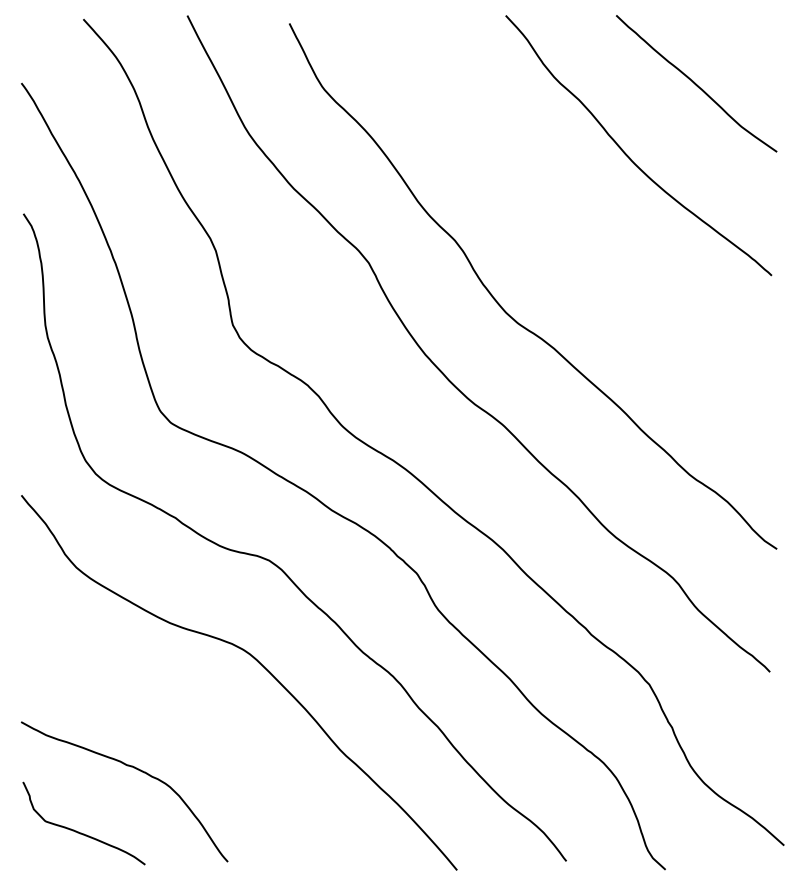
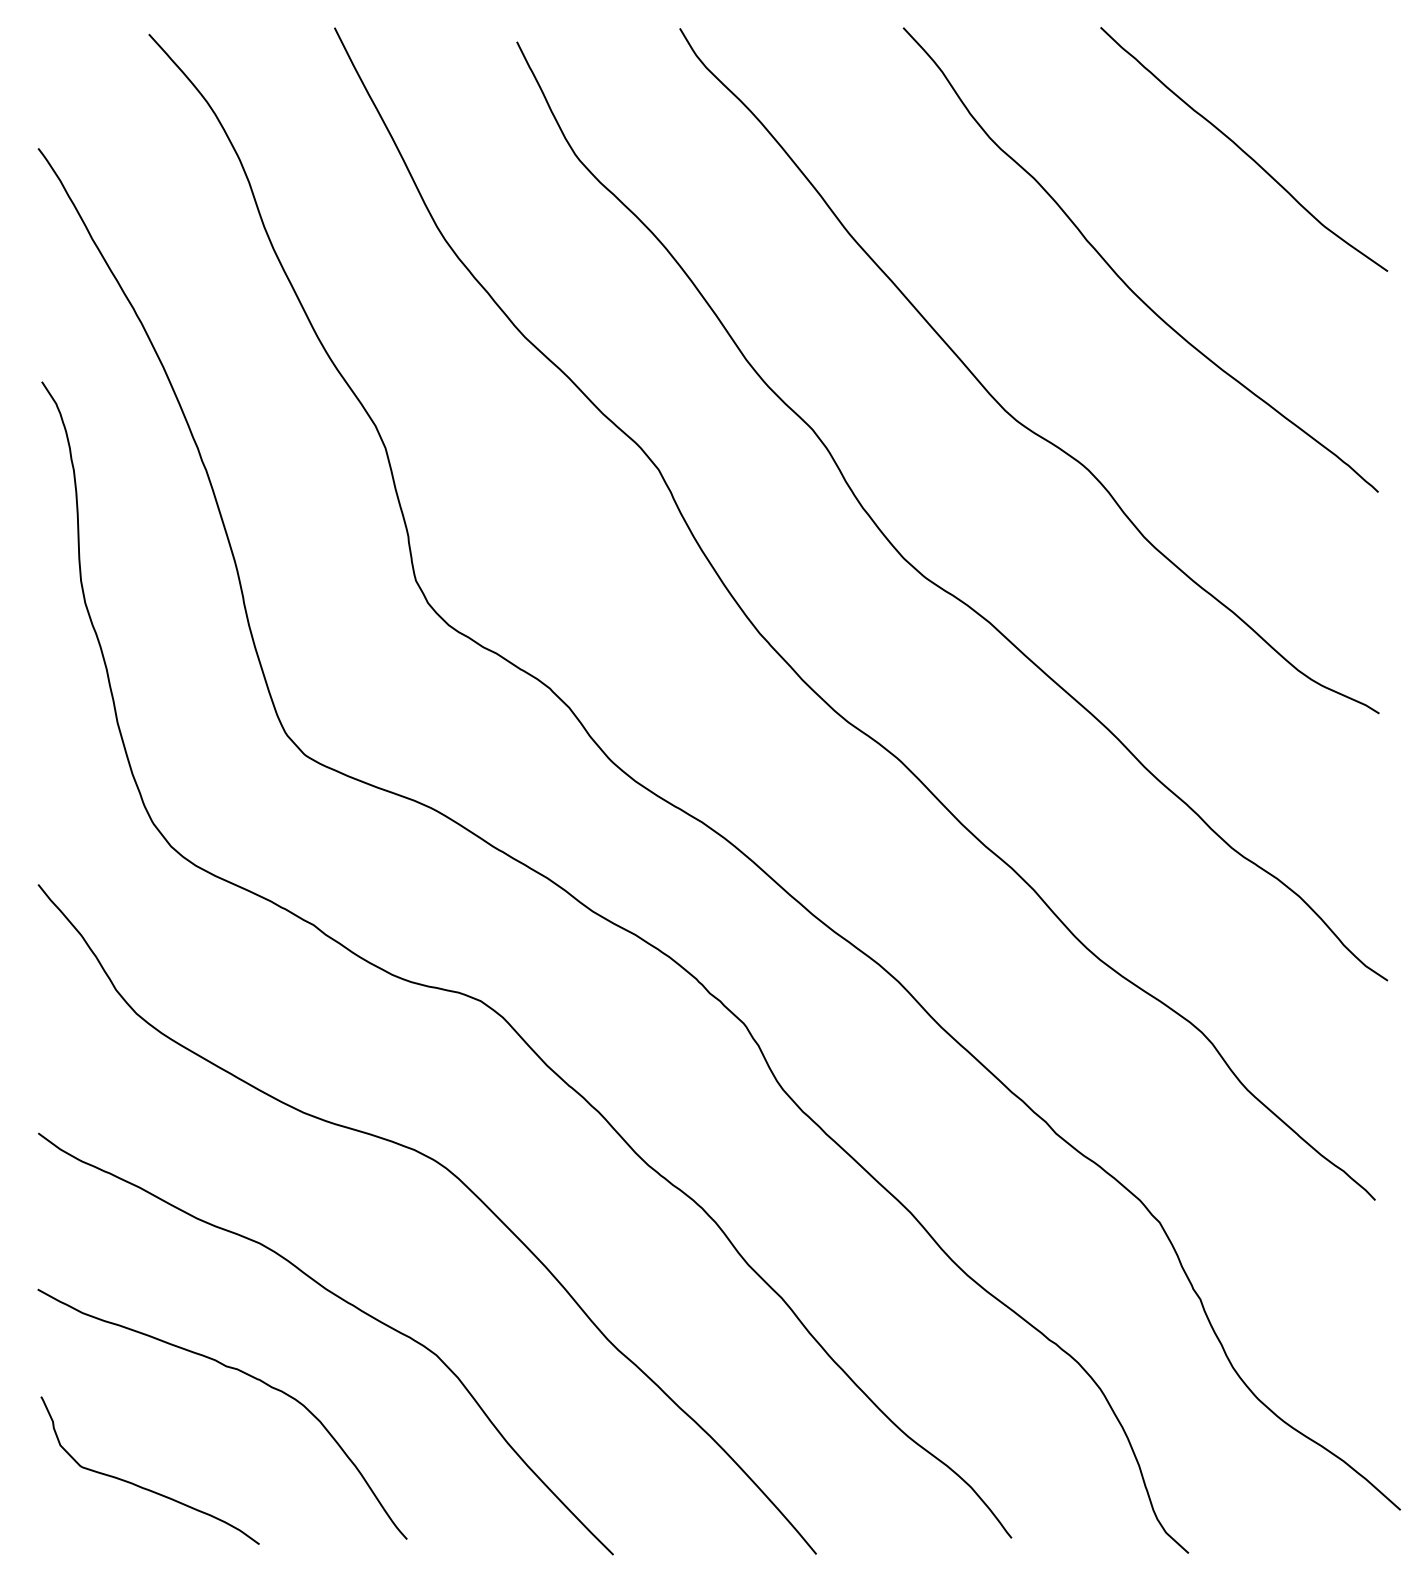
curve: (559, 224) -> (999, 400), added
curve: (194, 730) -> (347, 1304), added

